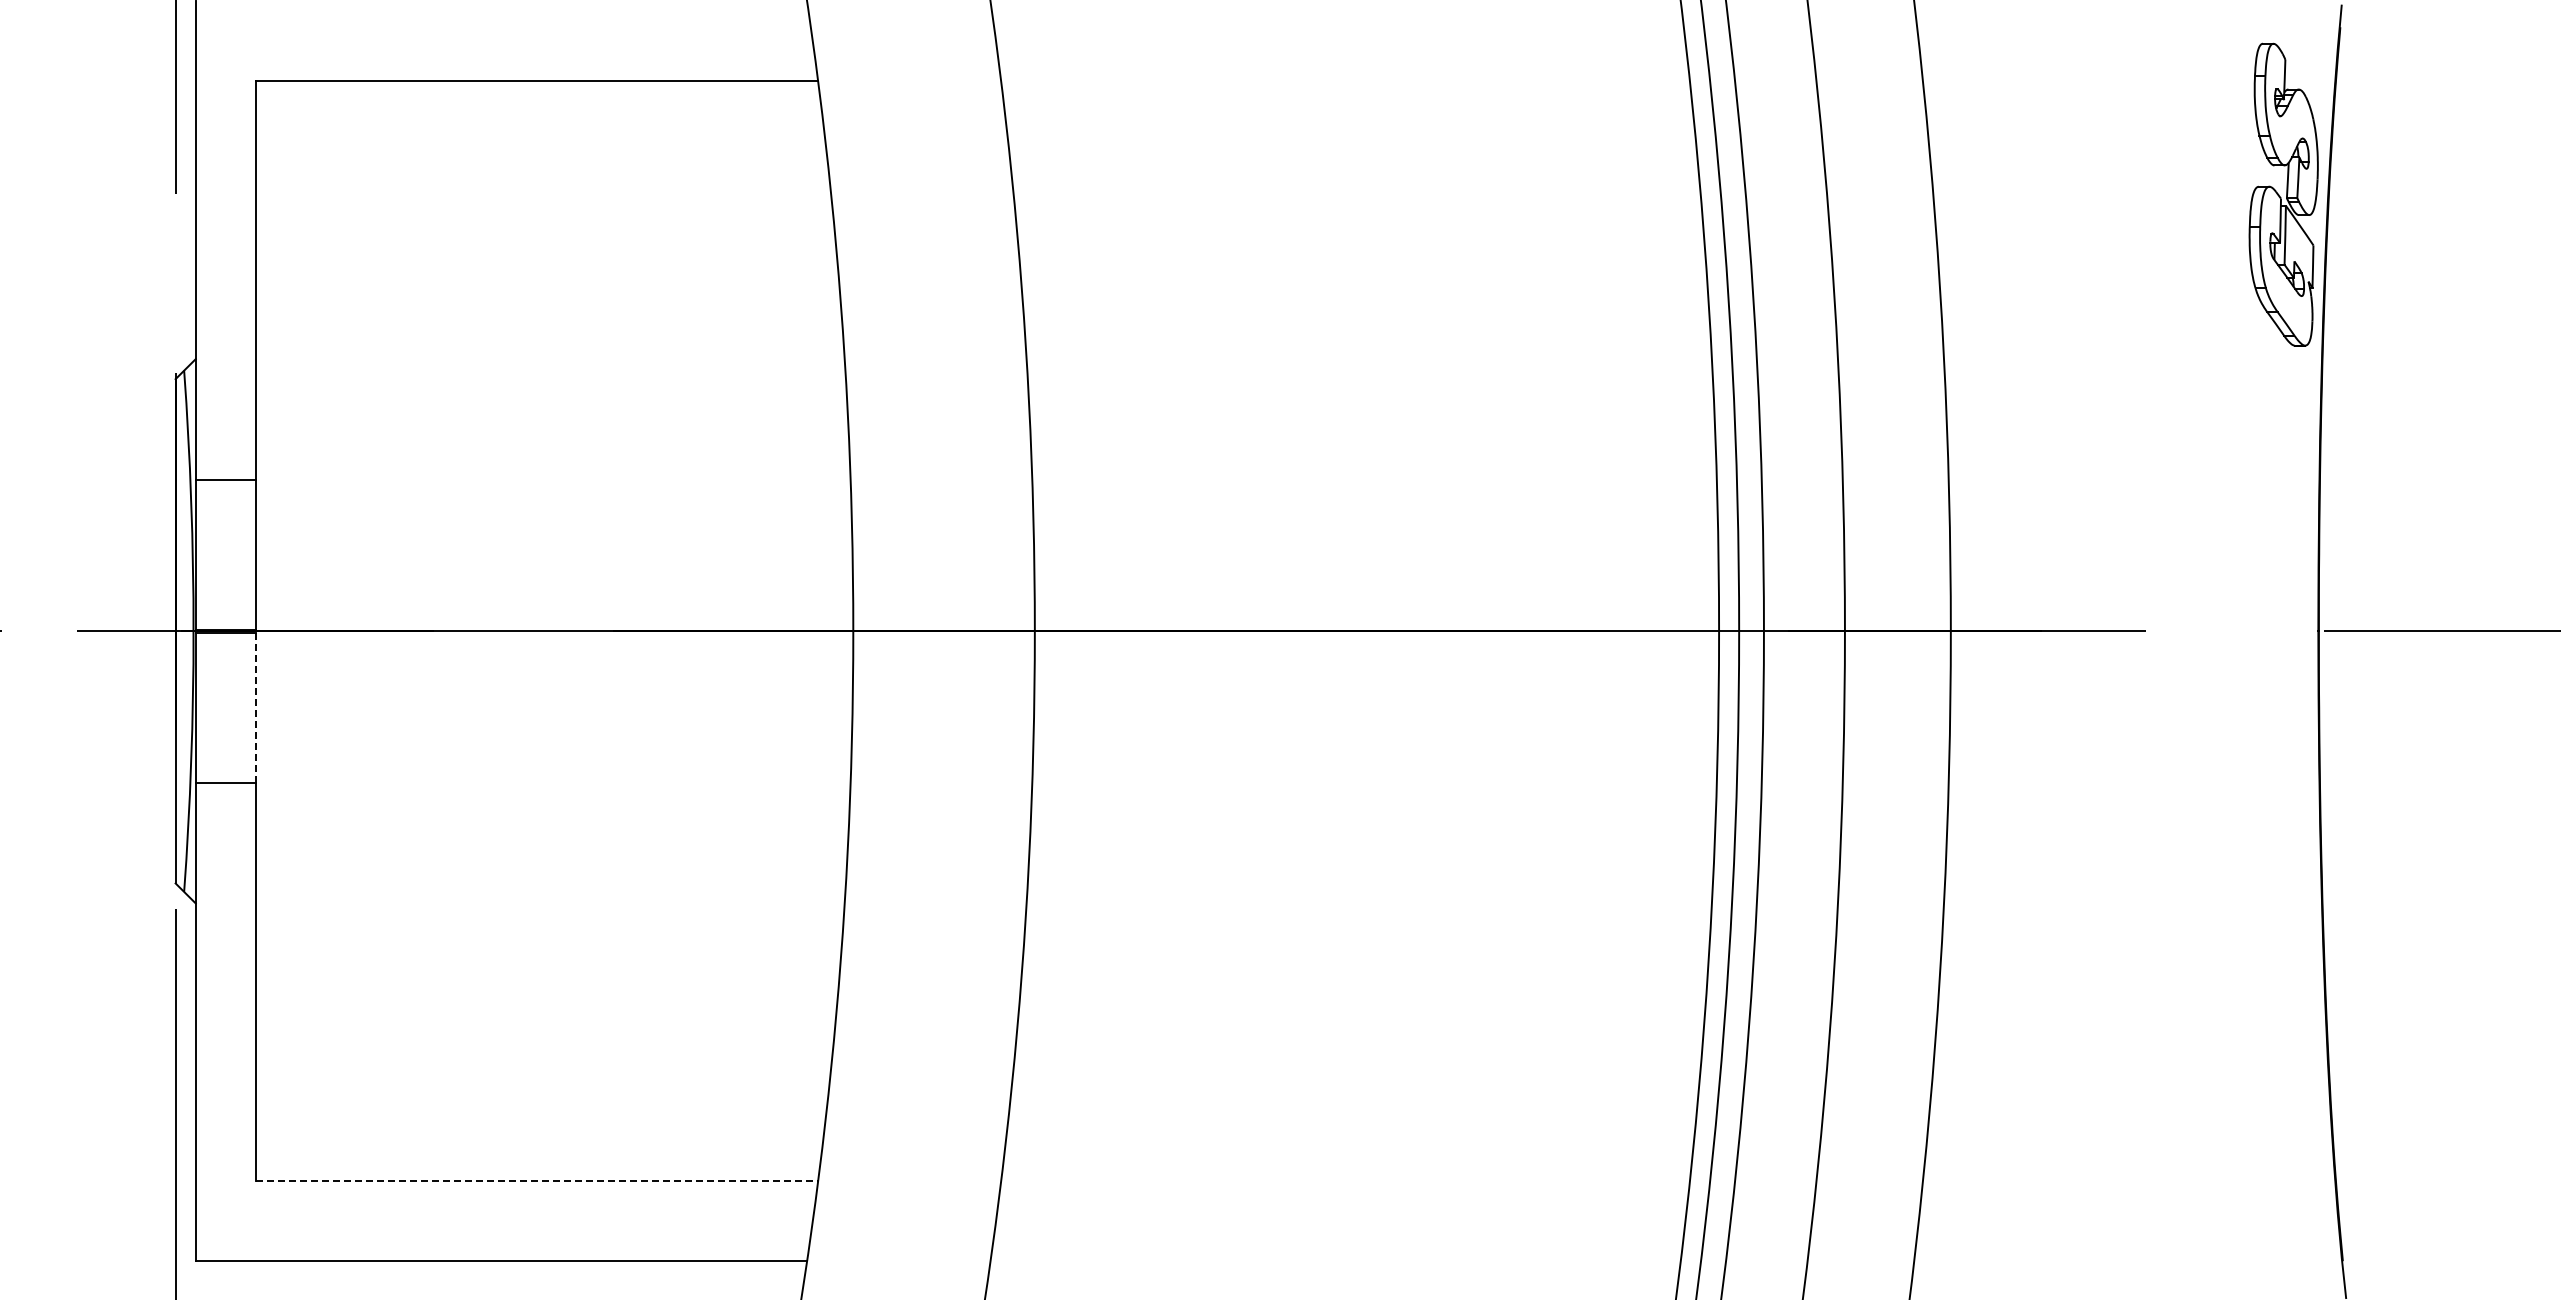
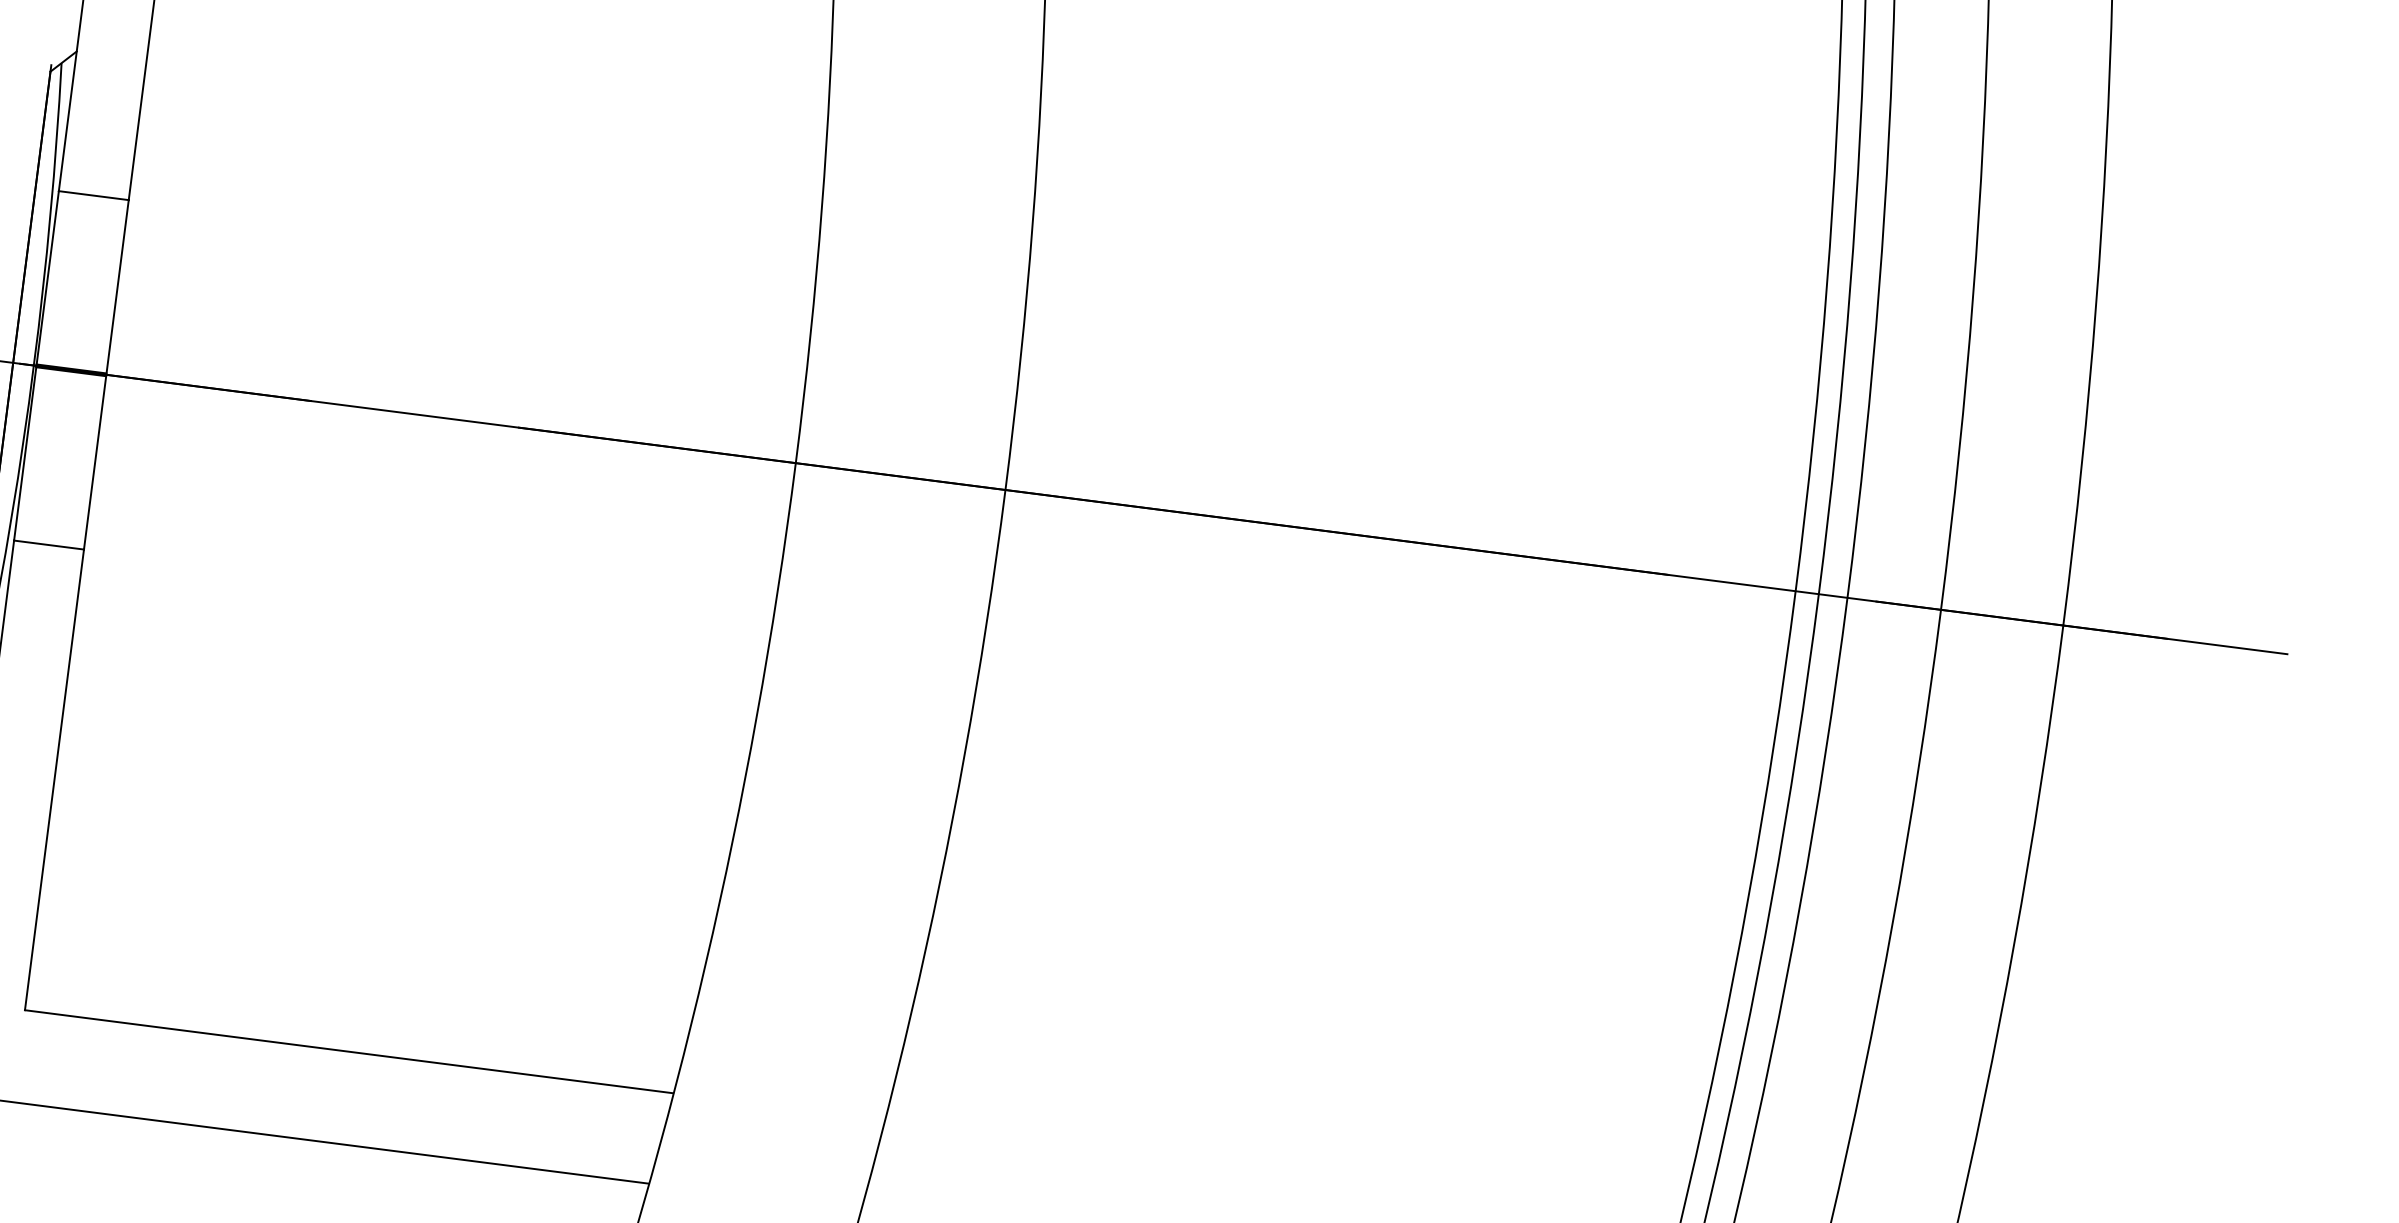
line: (256, 707) -> (95, 462), dashed -> solid
line: (536, 1181) -> (348, 1051), dashed -> solid

